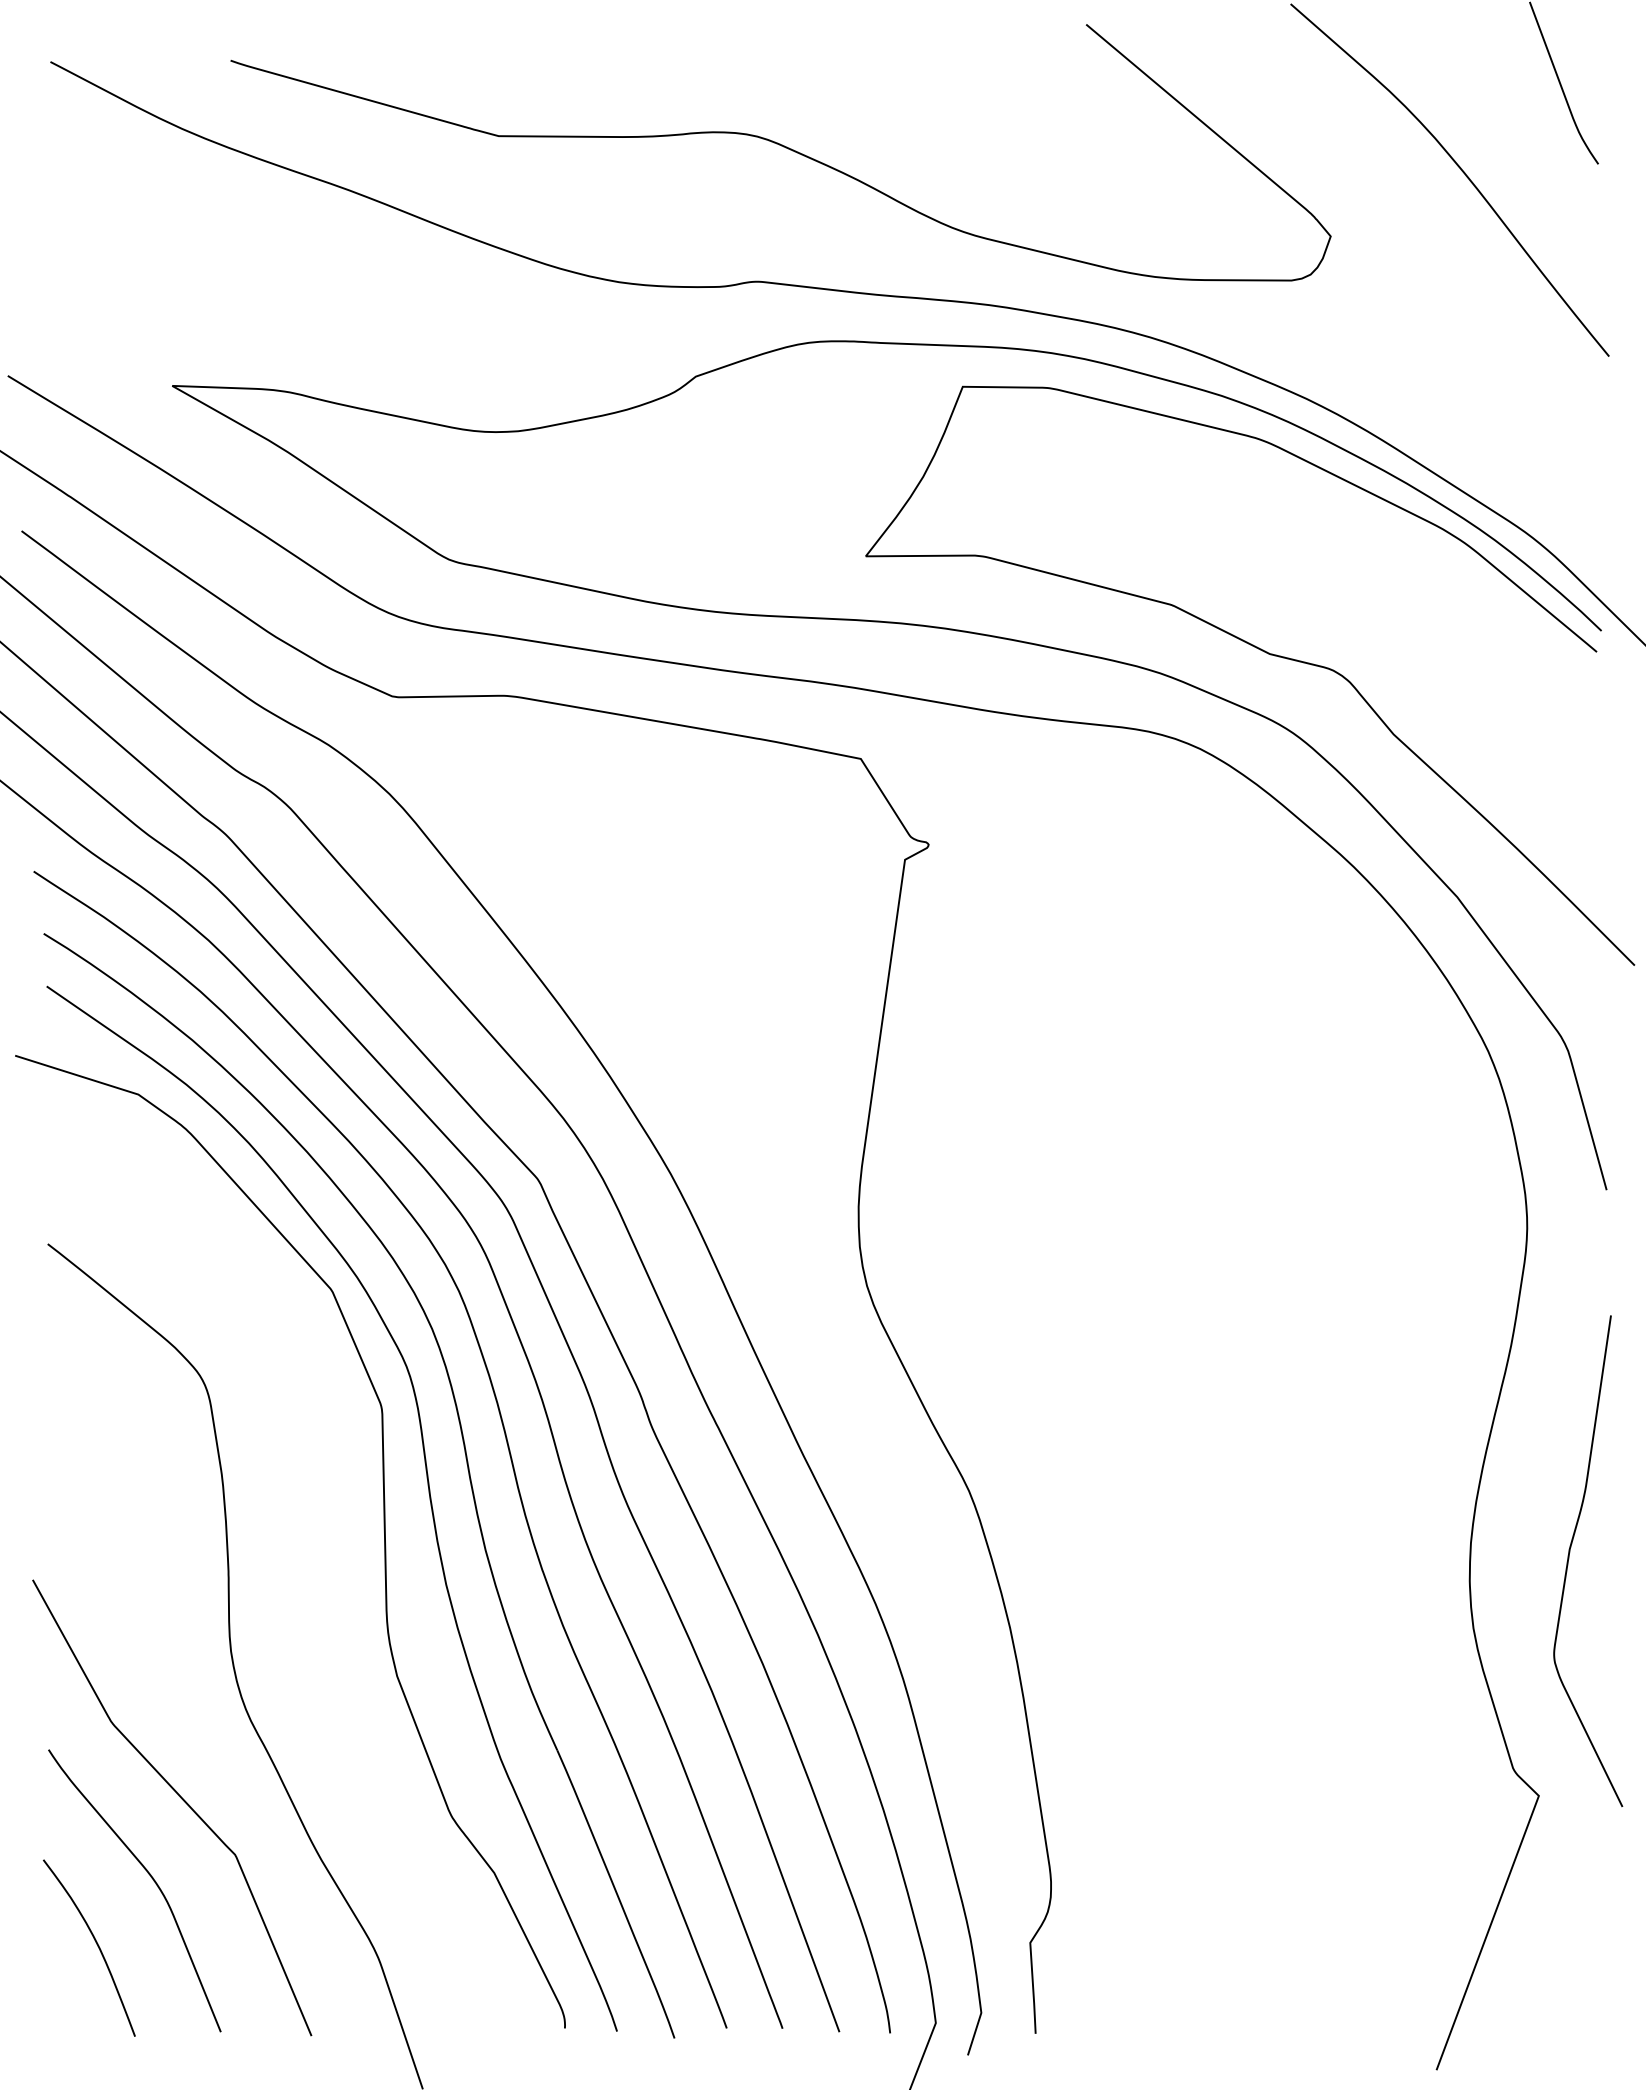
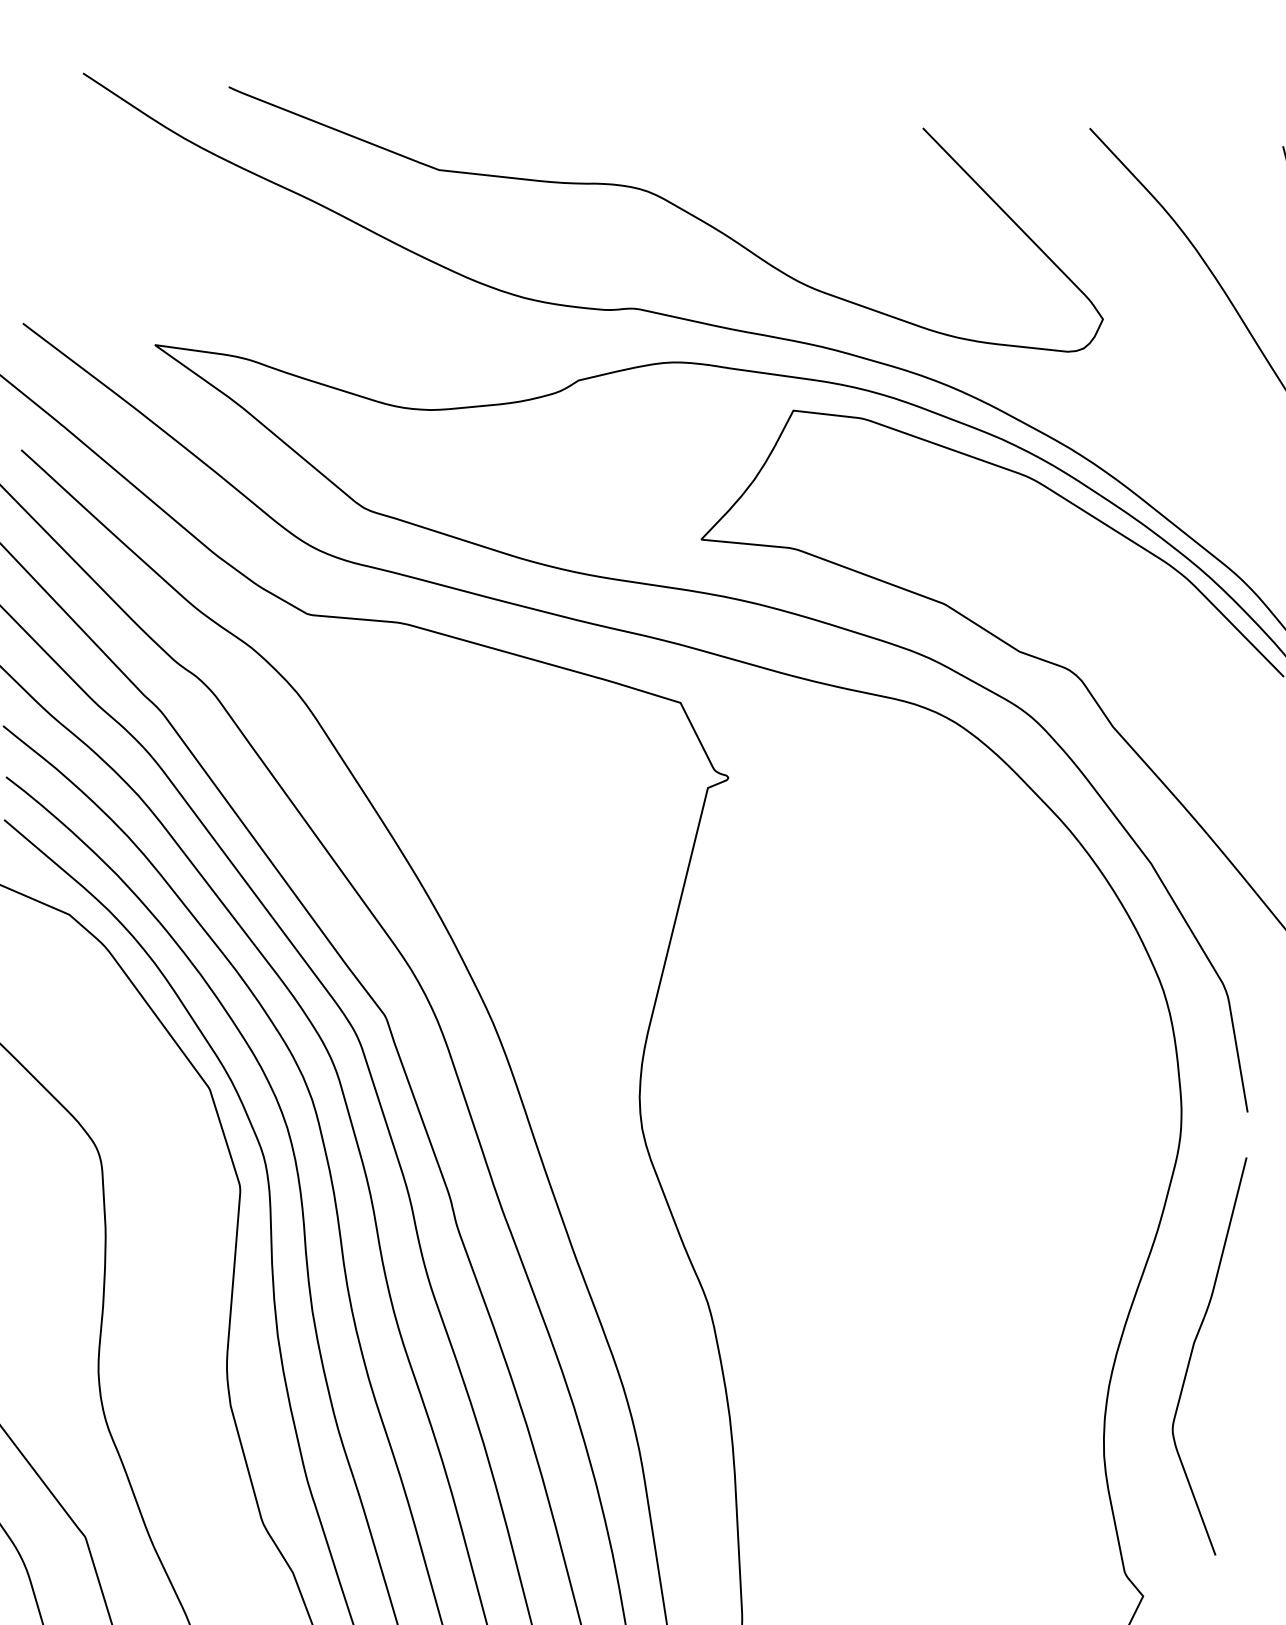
curve: (1569, 1559) -> (1193, 1351), moved

